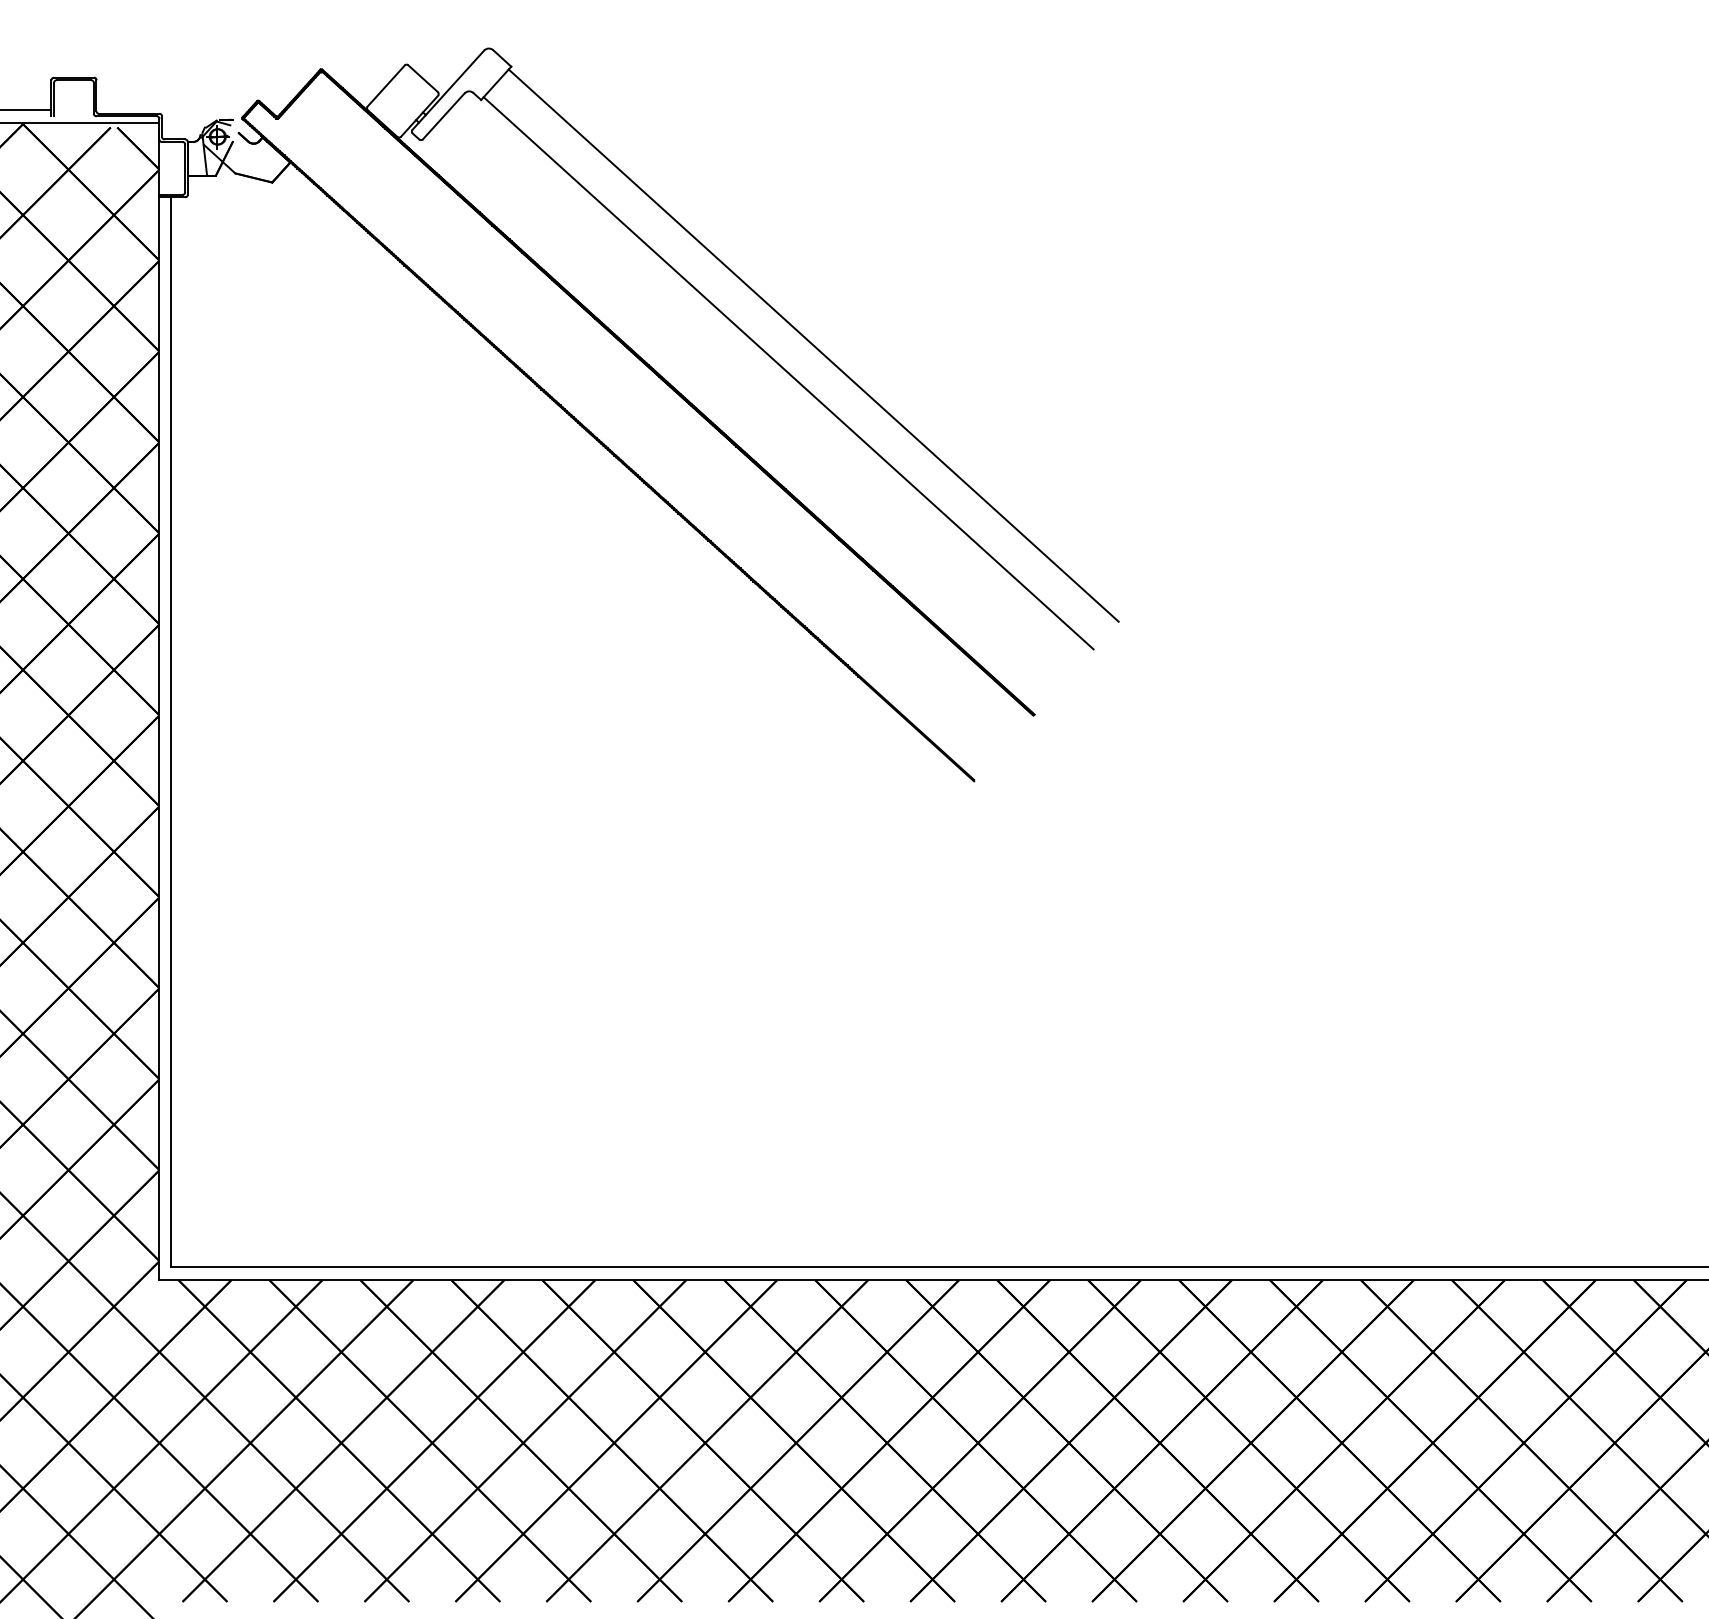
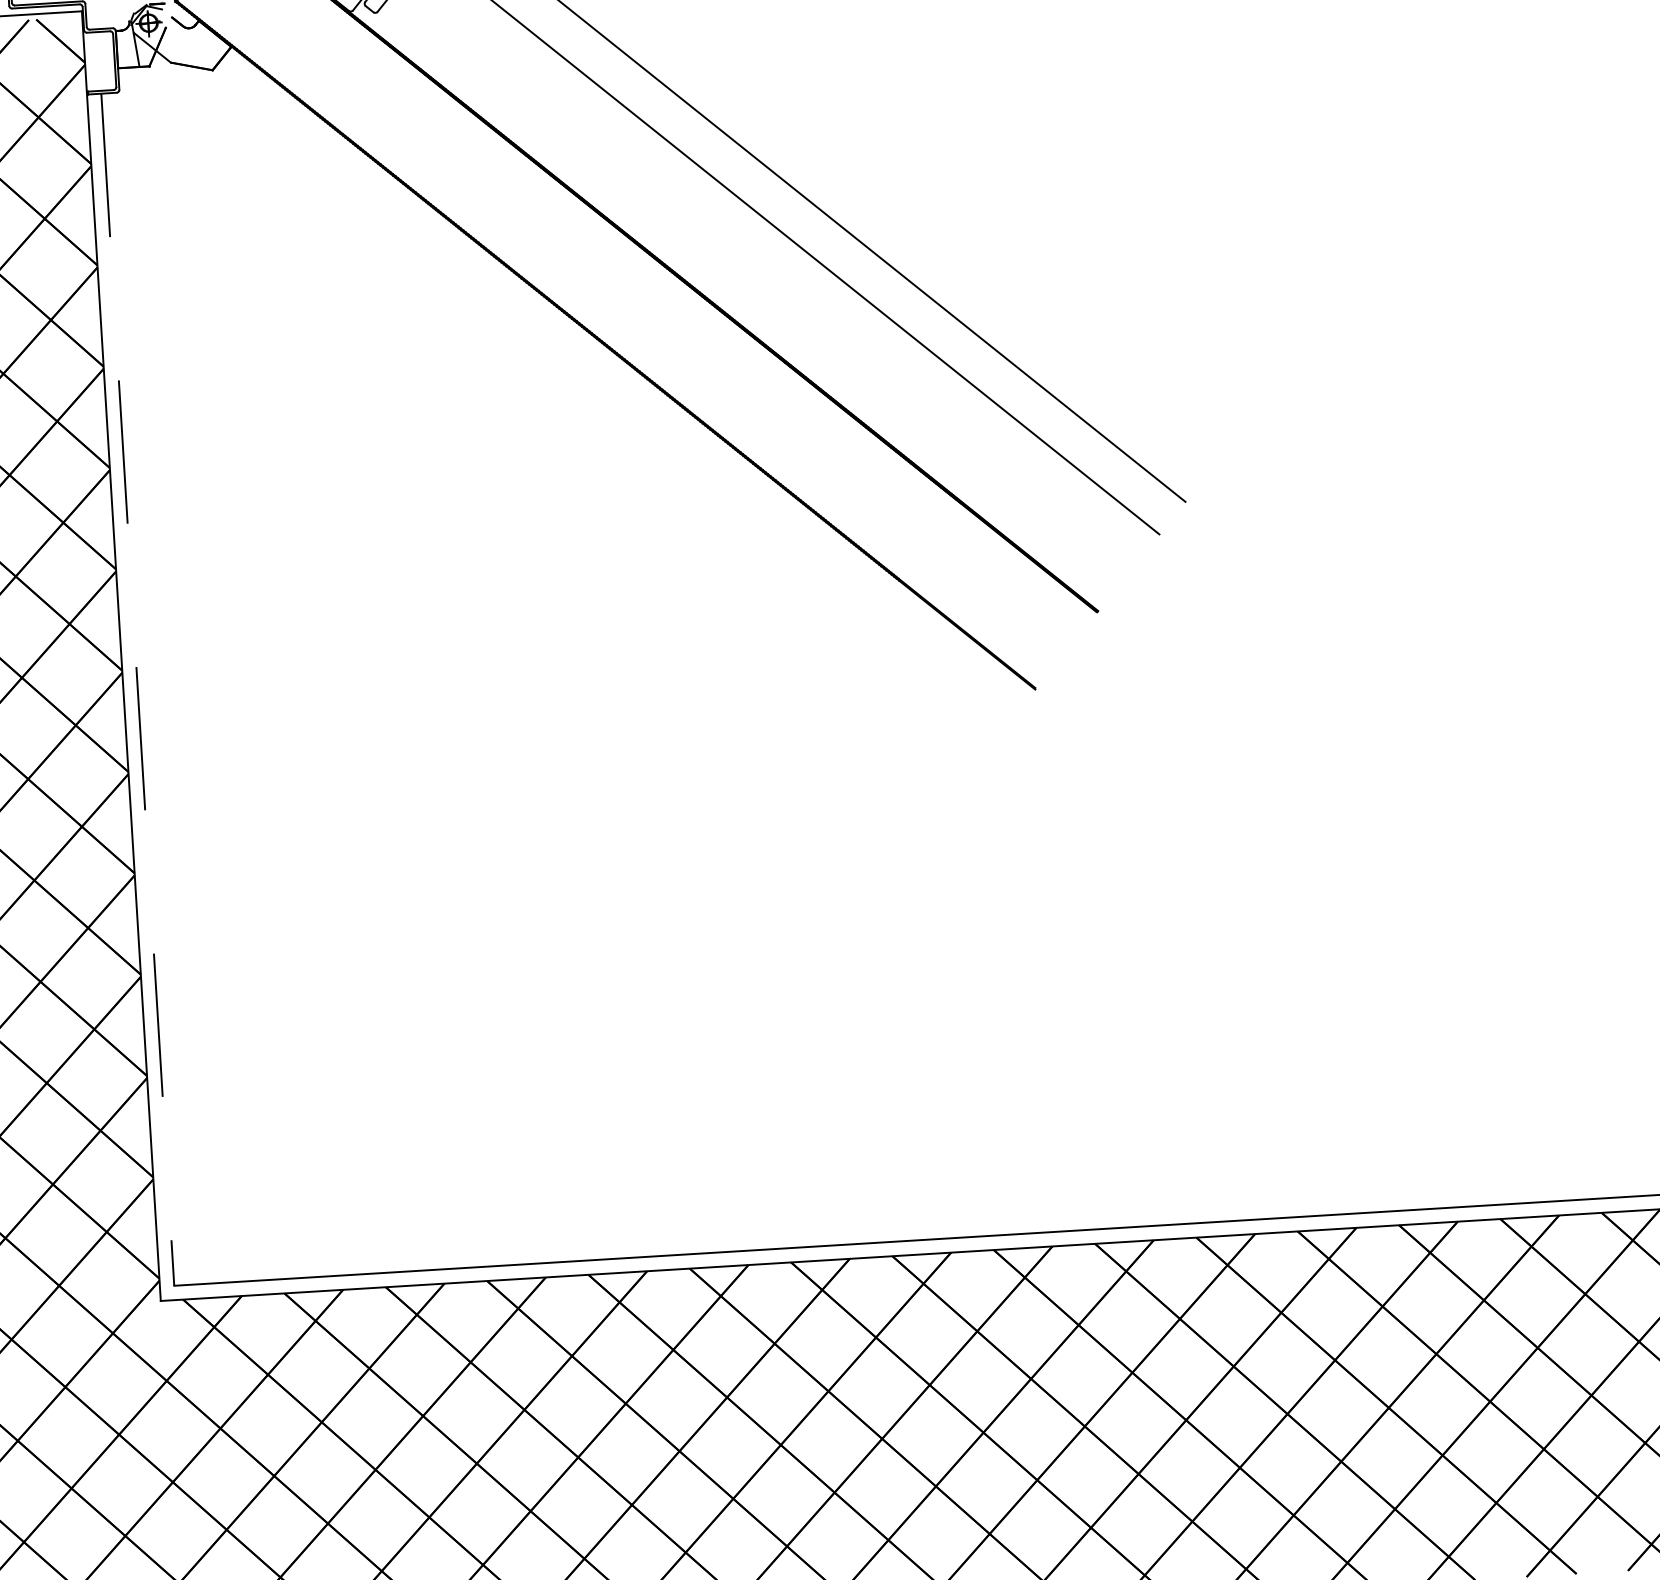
line: (171, 732) -> (137, 689), solid -> dashed

